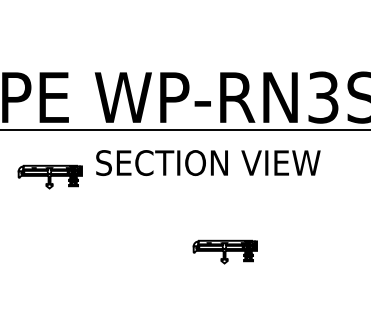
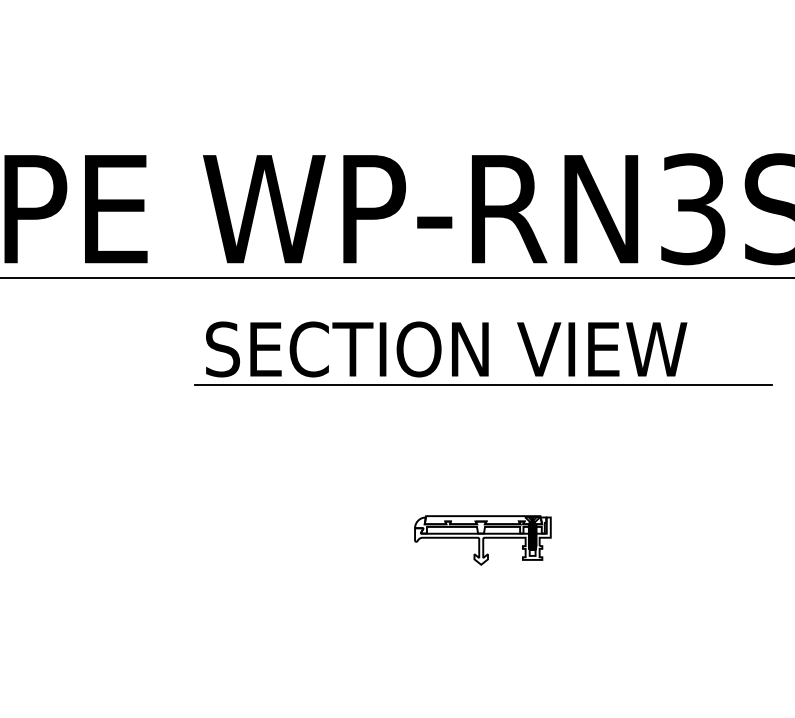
part: (49, 176) -> (105, 378), removed
line: (225, 179) -> (483, 384), added

